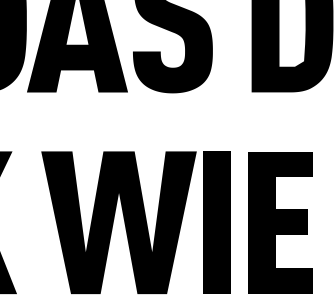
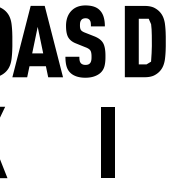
fill: (119, 222) -> (58, 142), removed
fill: (280, 222) -> (139, 142), removed

